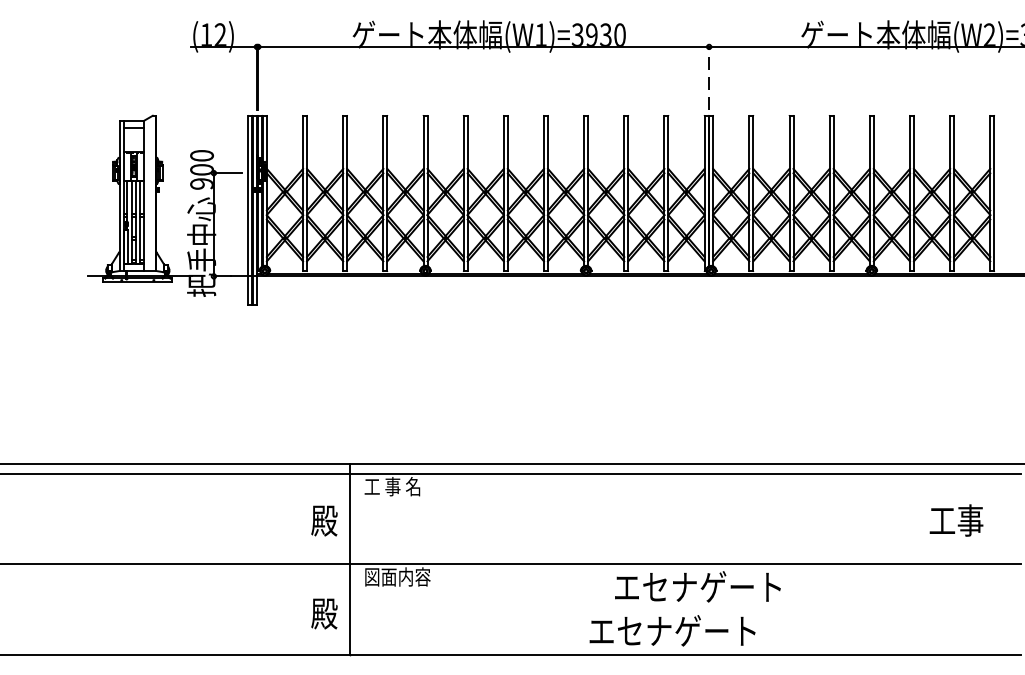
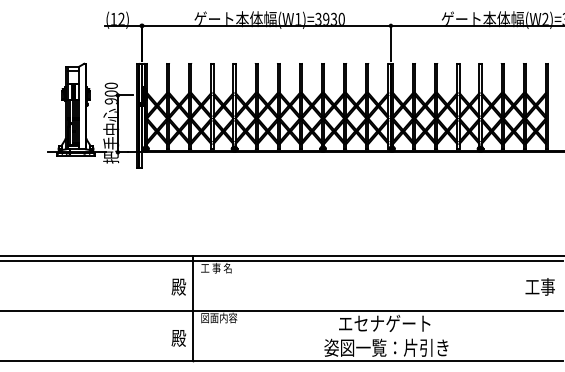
line: (708, 77) -> (390, 42), dashed -> solid
text: (955, 519) -> (539, 286), moved
text: (701, 630) -> (386, 347), エセナゲート -> 姿図一覧：片引き

